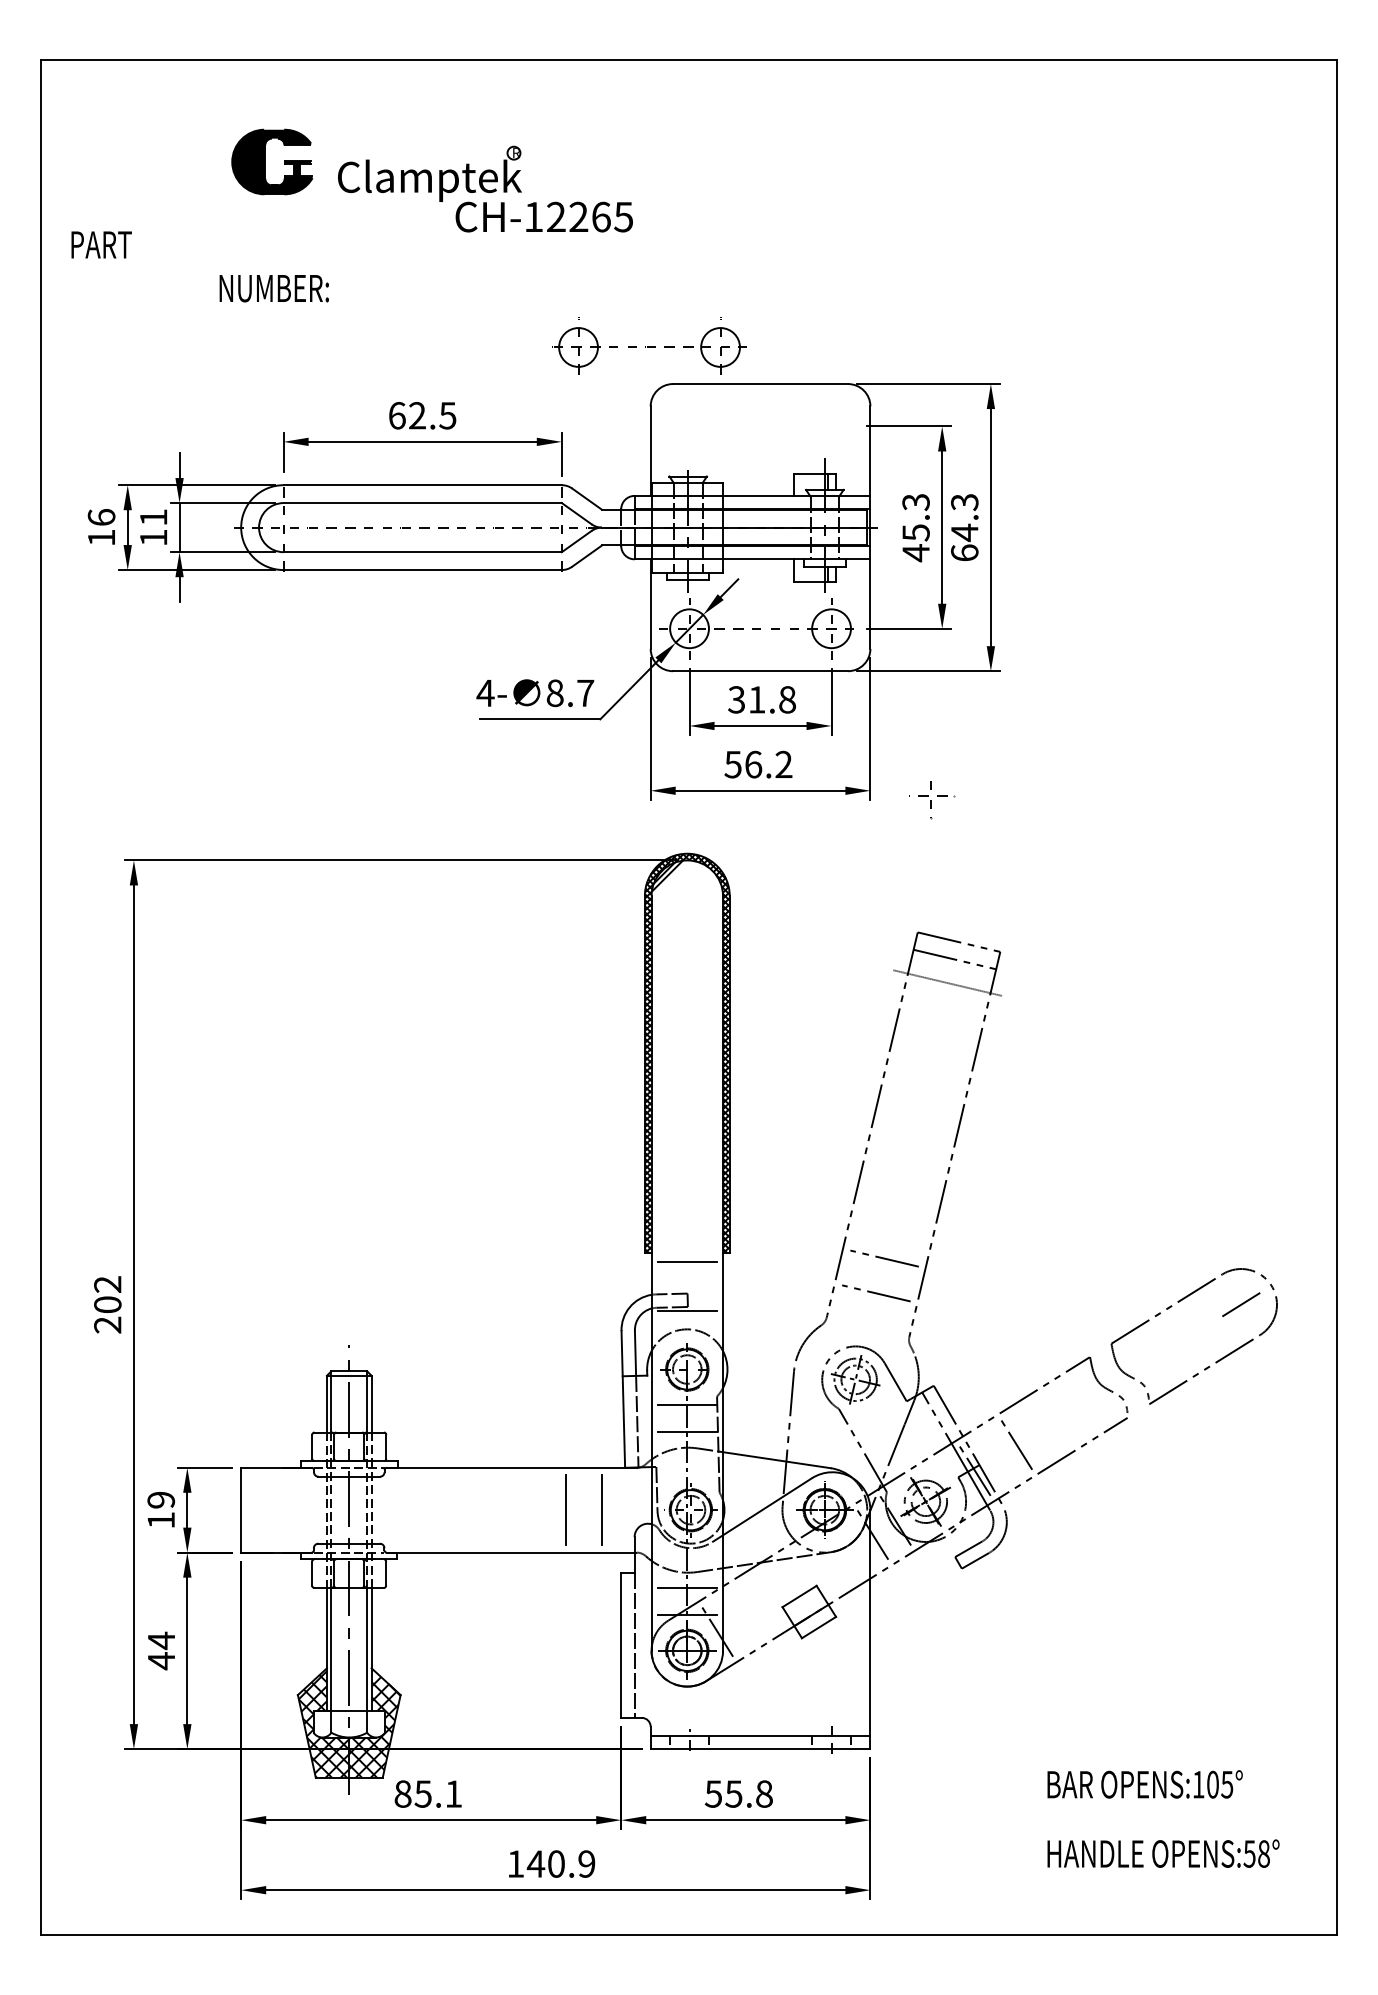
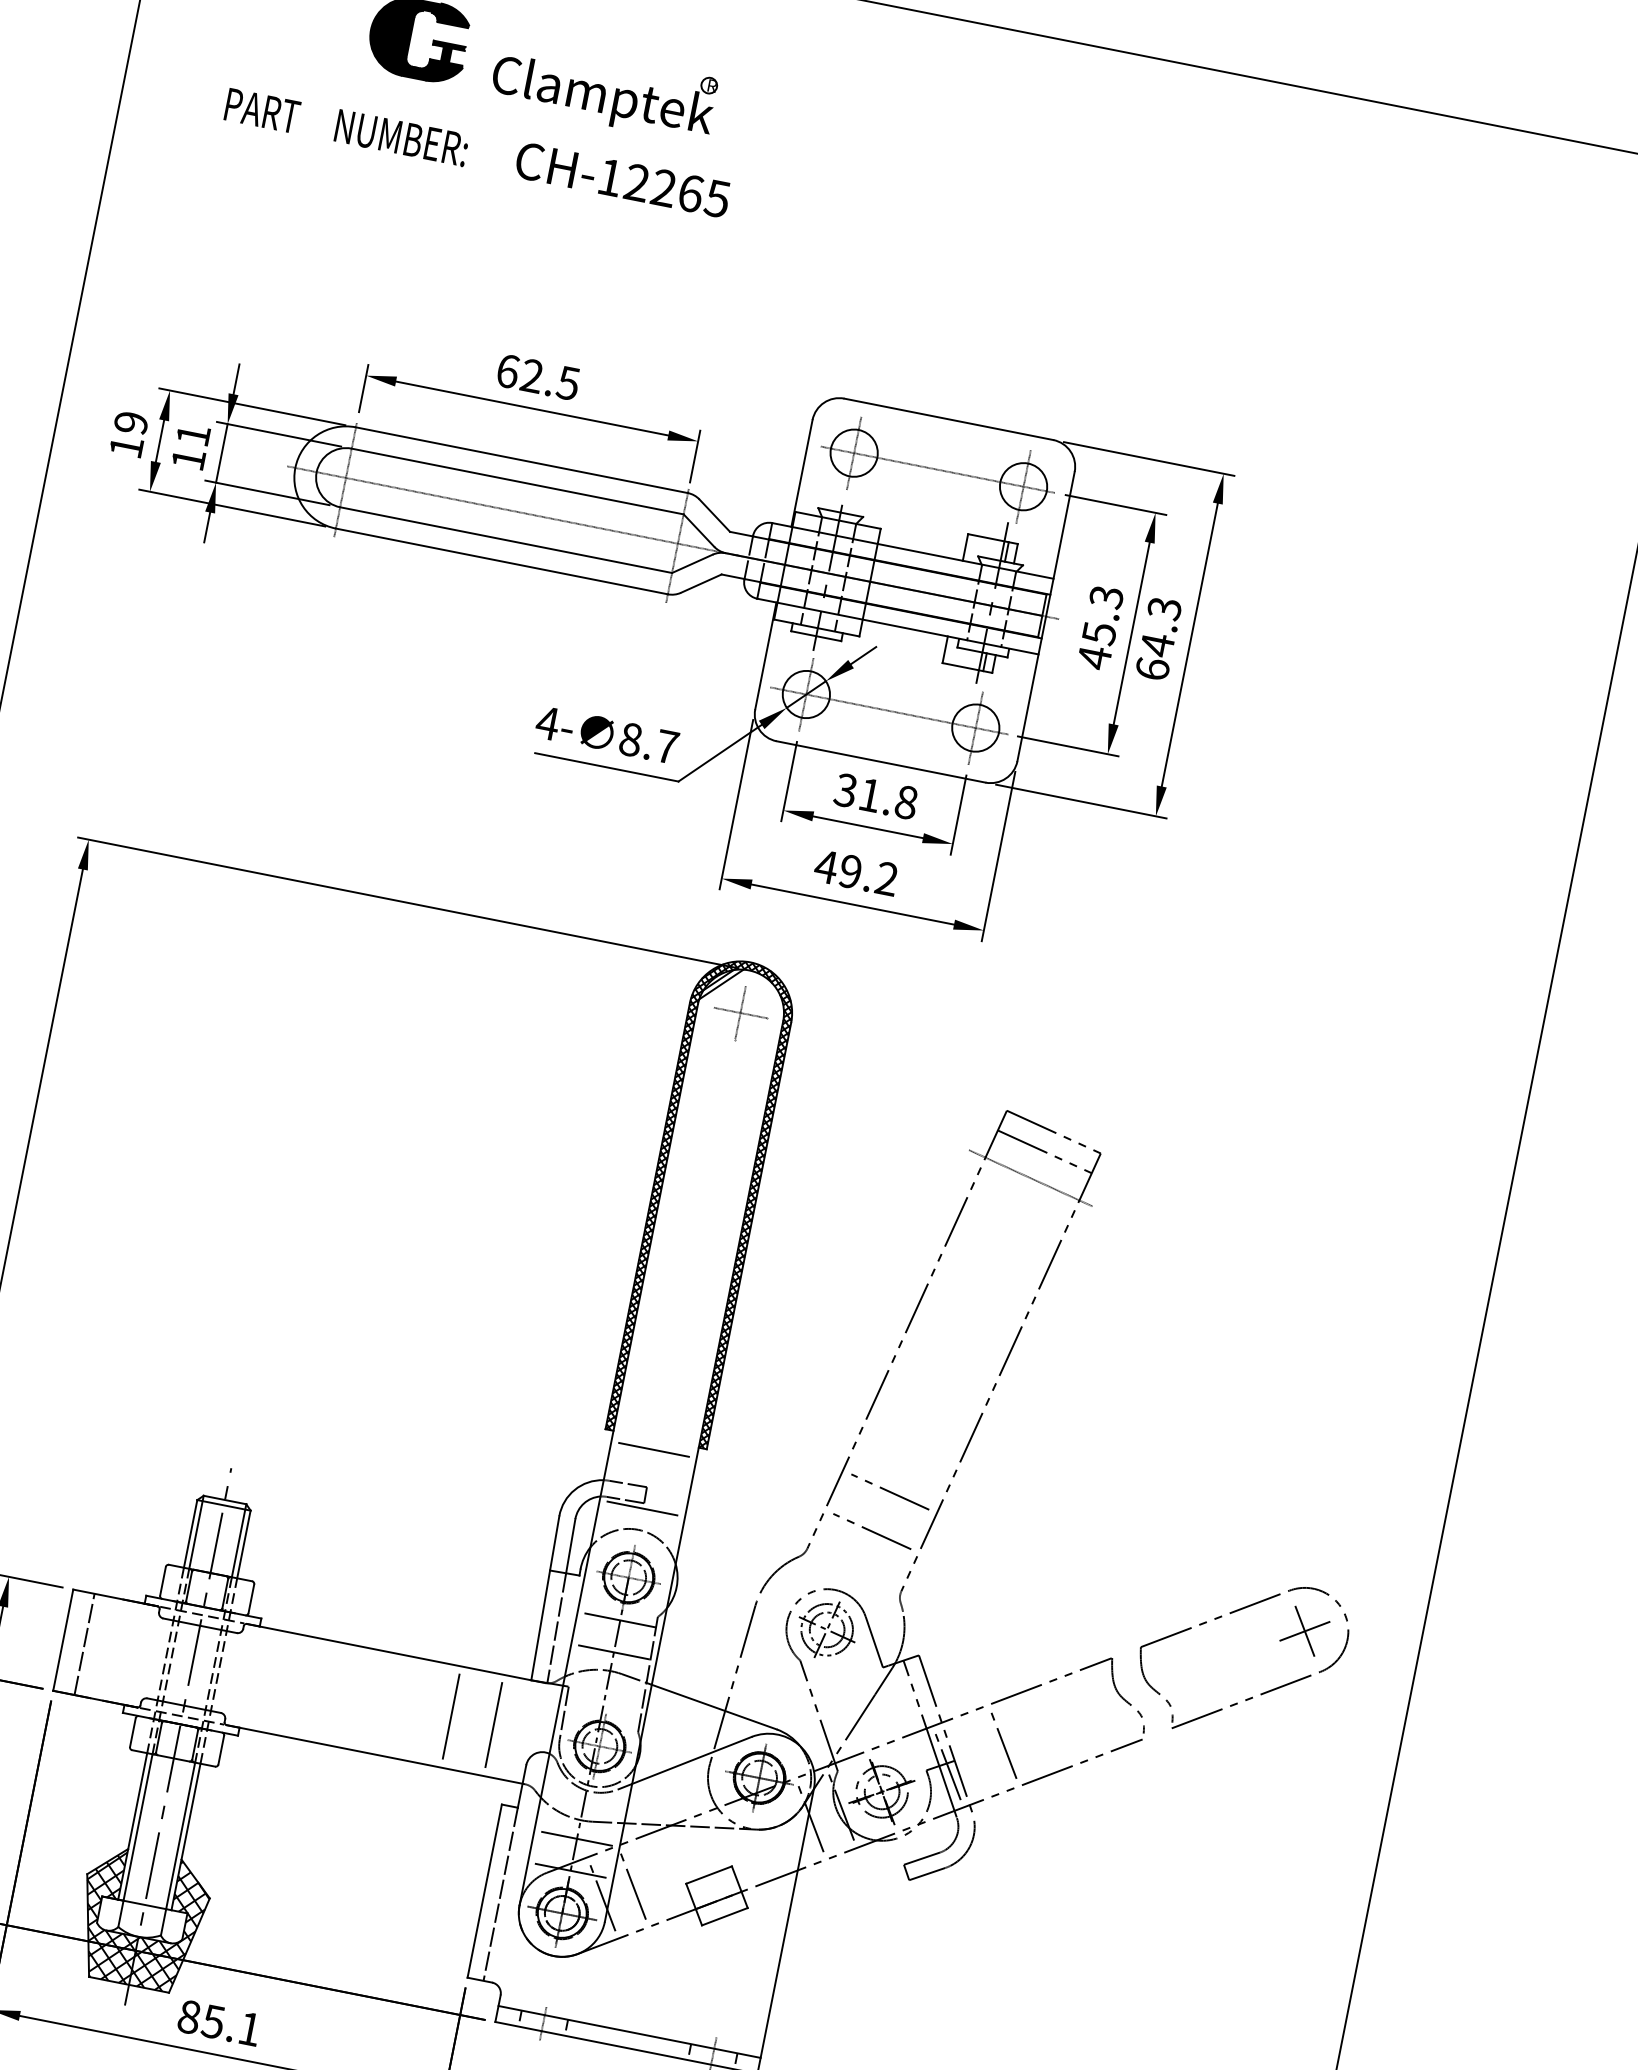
text: (543, 216) -> (621, 179), moved
text: (101, 244) -> (262, 110), moved
text: (273, 288) -> (400, 137), moved
part: (649, 345) -> (939, 467), moved
text: (101, 517) -> (131, 422), 16 -> 19
text: (743, 764) -> (838, 869), 56.2 -> 49.2
part: (932, 800) -> (740, 1018), moved
line: (1241, 1304) -> (1305, 1631), added
line: (259, 1509) -> (85, 1643), added
line: (739, 1617) -> (632, 1885), added

